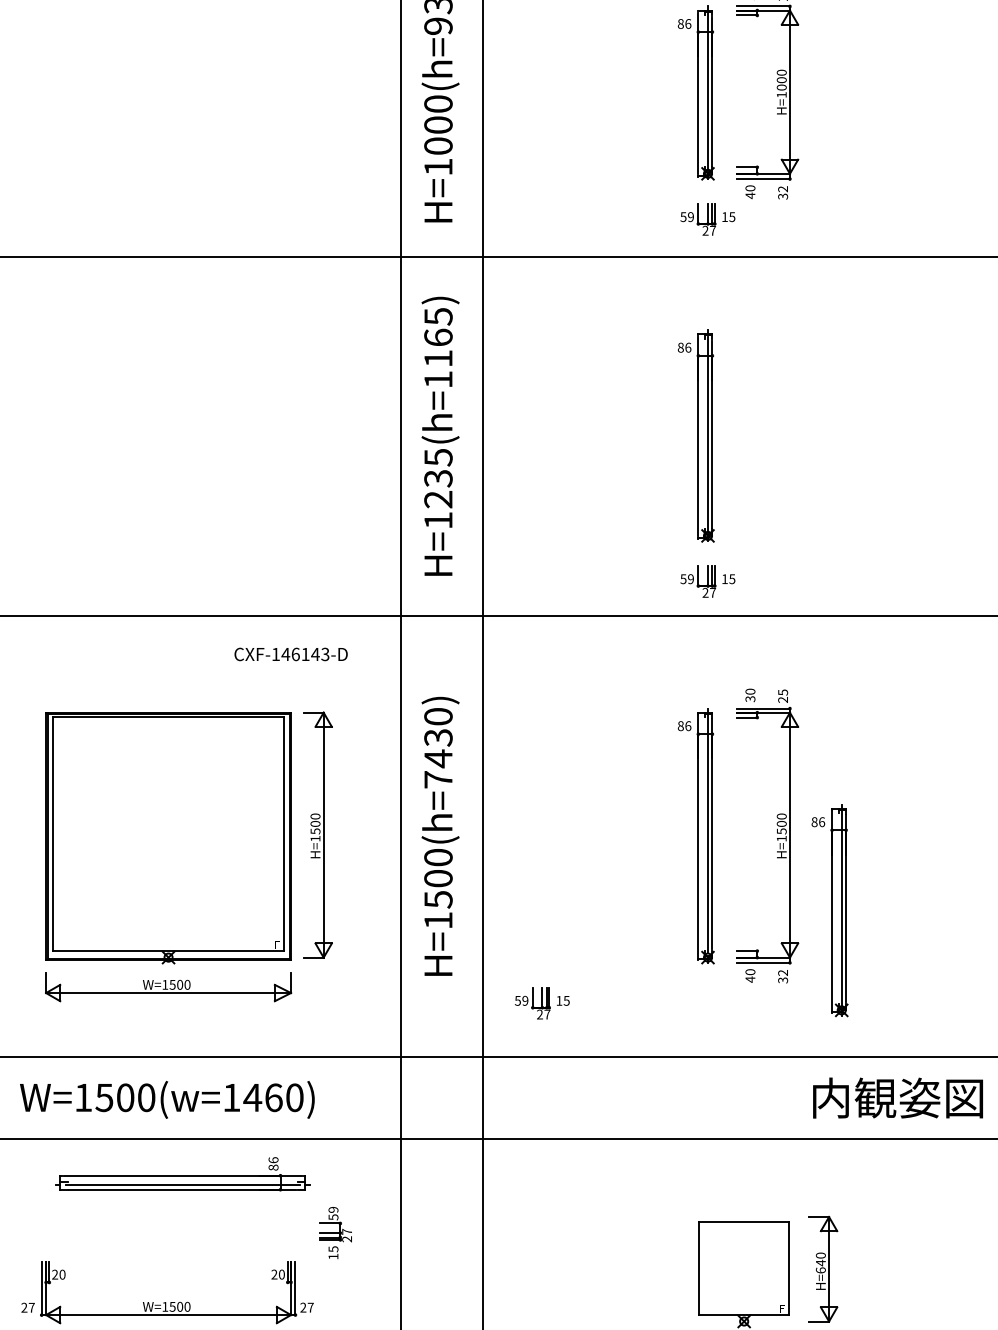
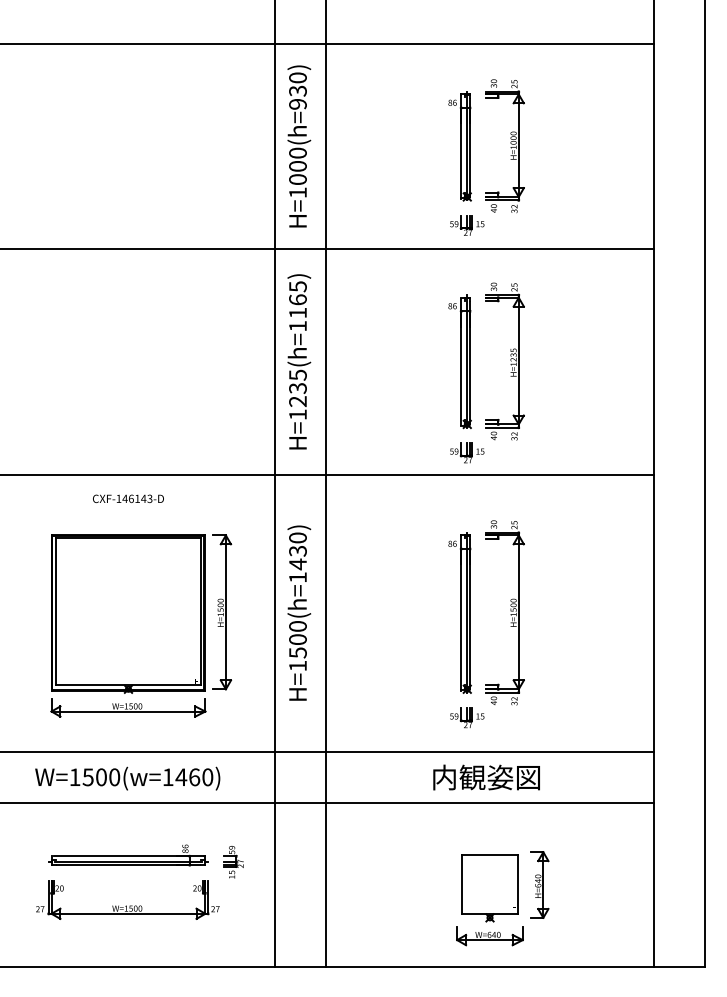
part: (776, 434) -> (510, 360), added
text: (291, 653) -> (128, 498), moved
text: (437, 779) -> (297, 577), H=1500(h=7430) -> H=1500(h=1430)
part: (829, 910) -> (543, 659), removed
part: (542, 1002) -> (467, 717), moved
text: (897, 1098) -> (486, 777), moved
part: (182, 1174) -> (128, 855), moved

